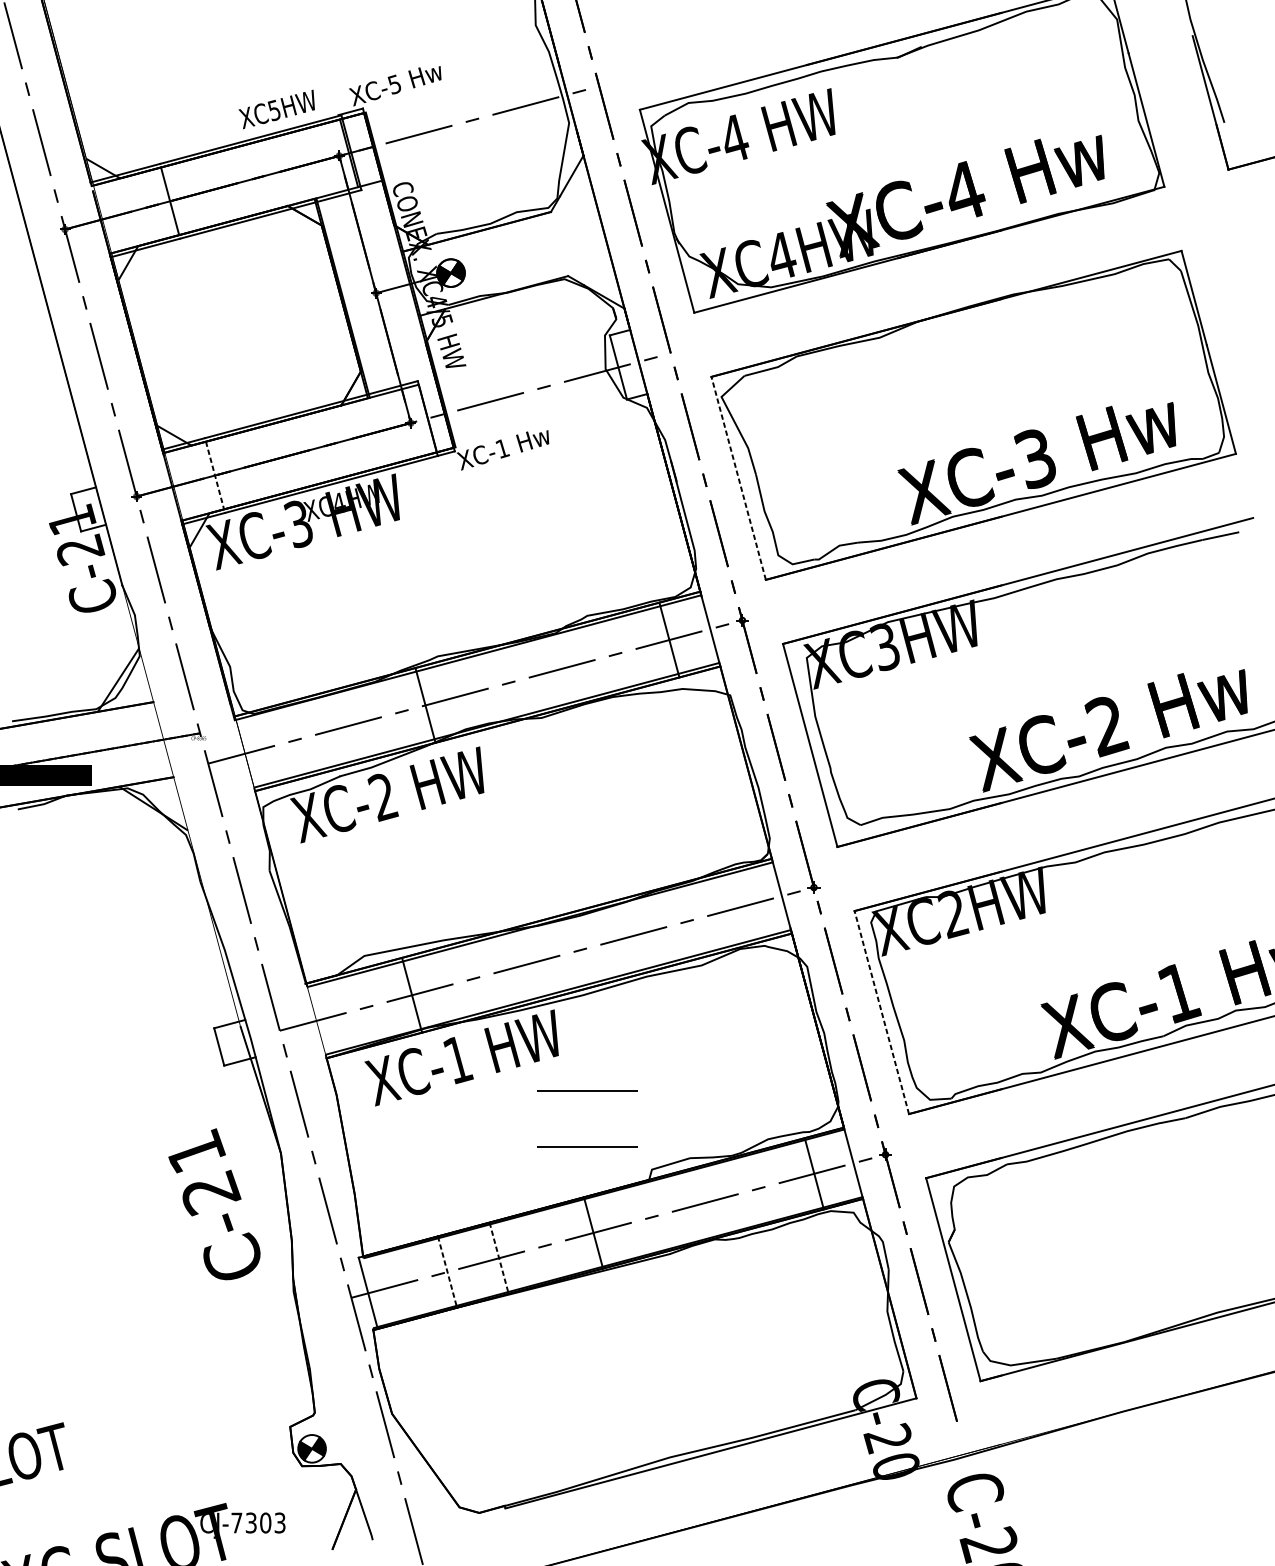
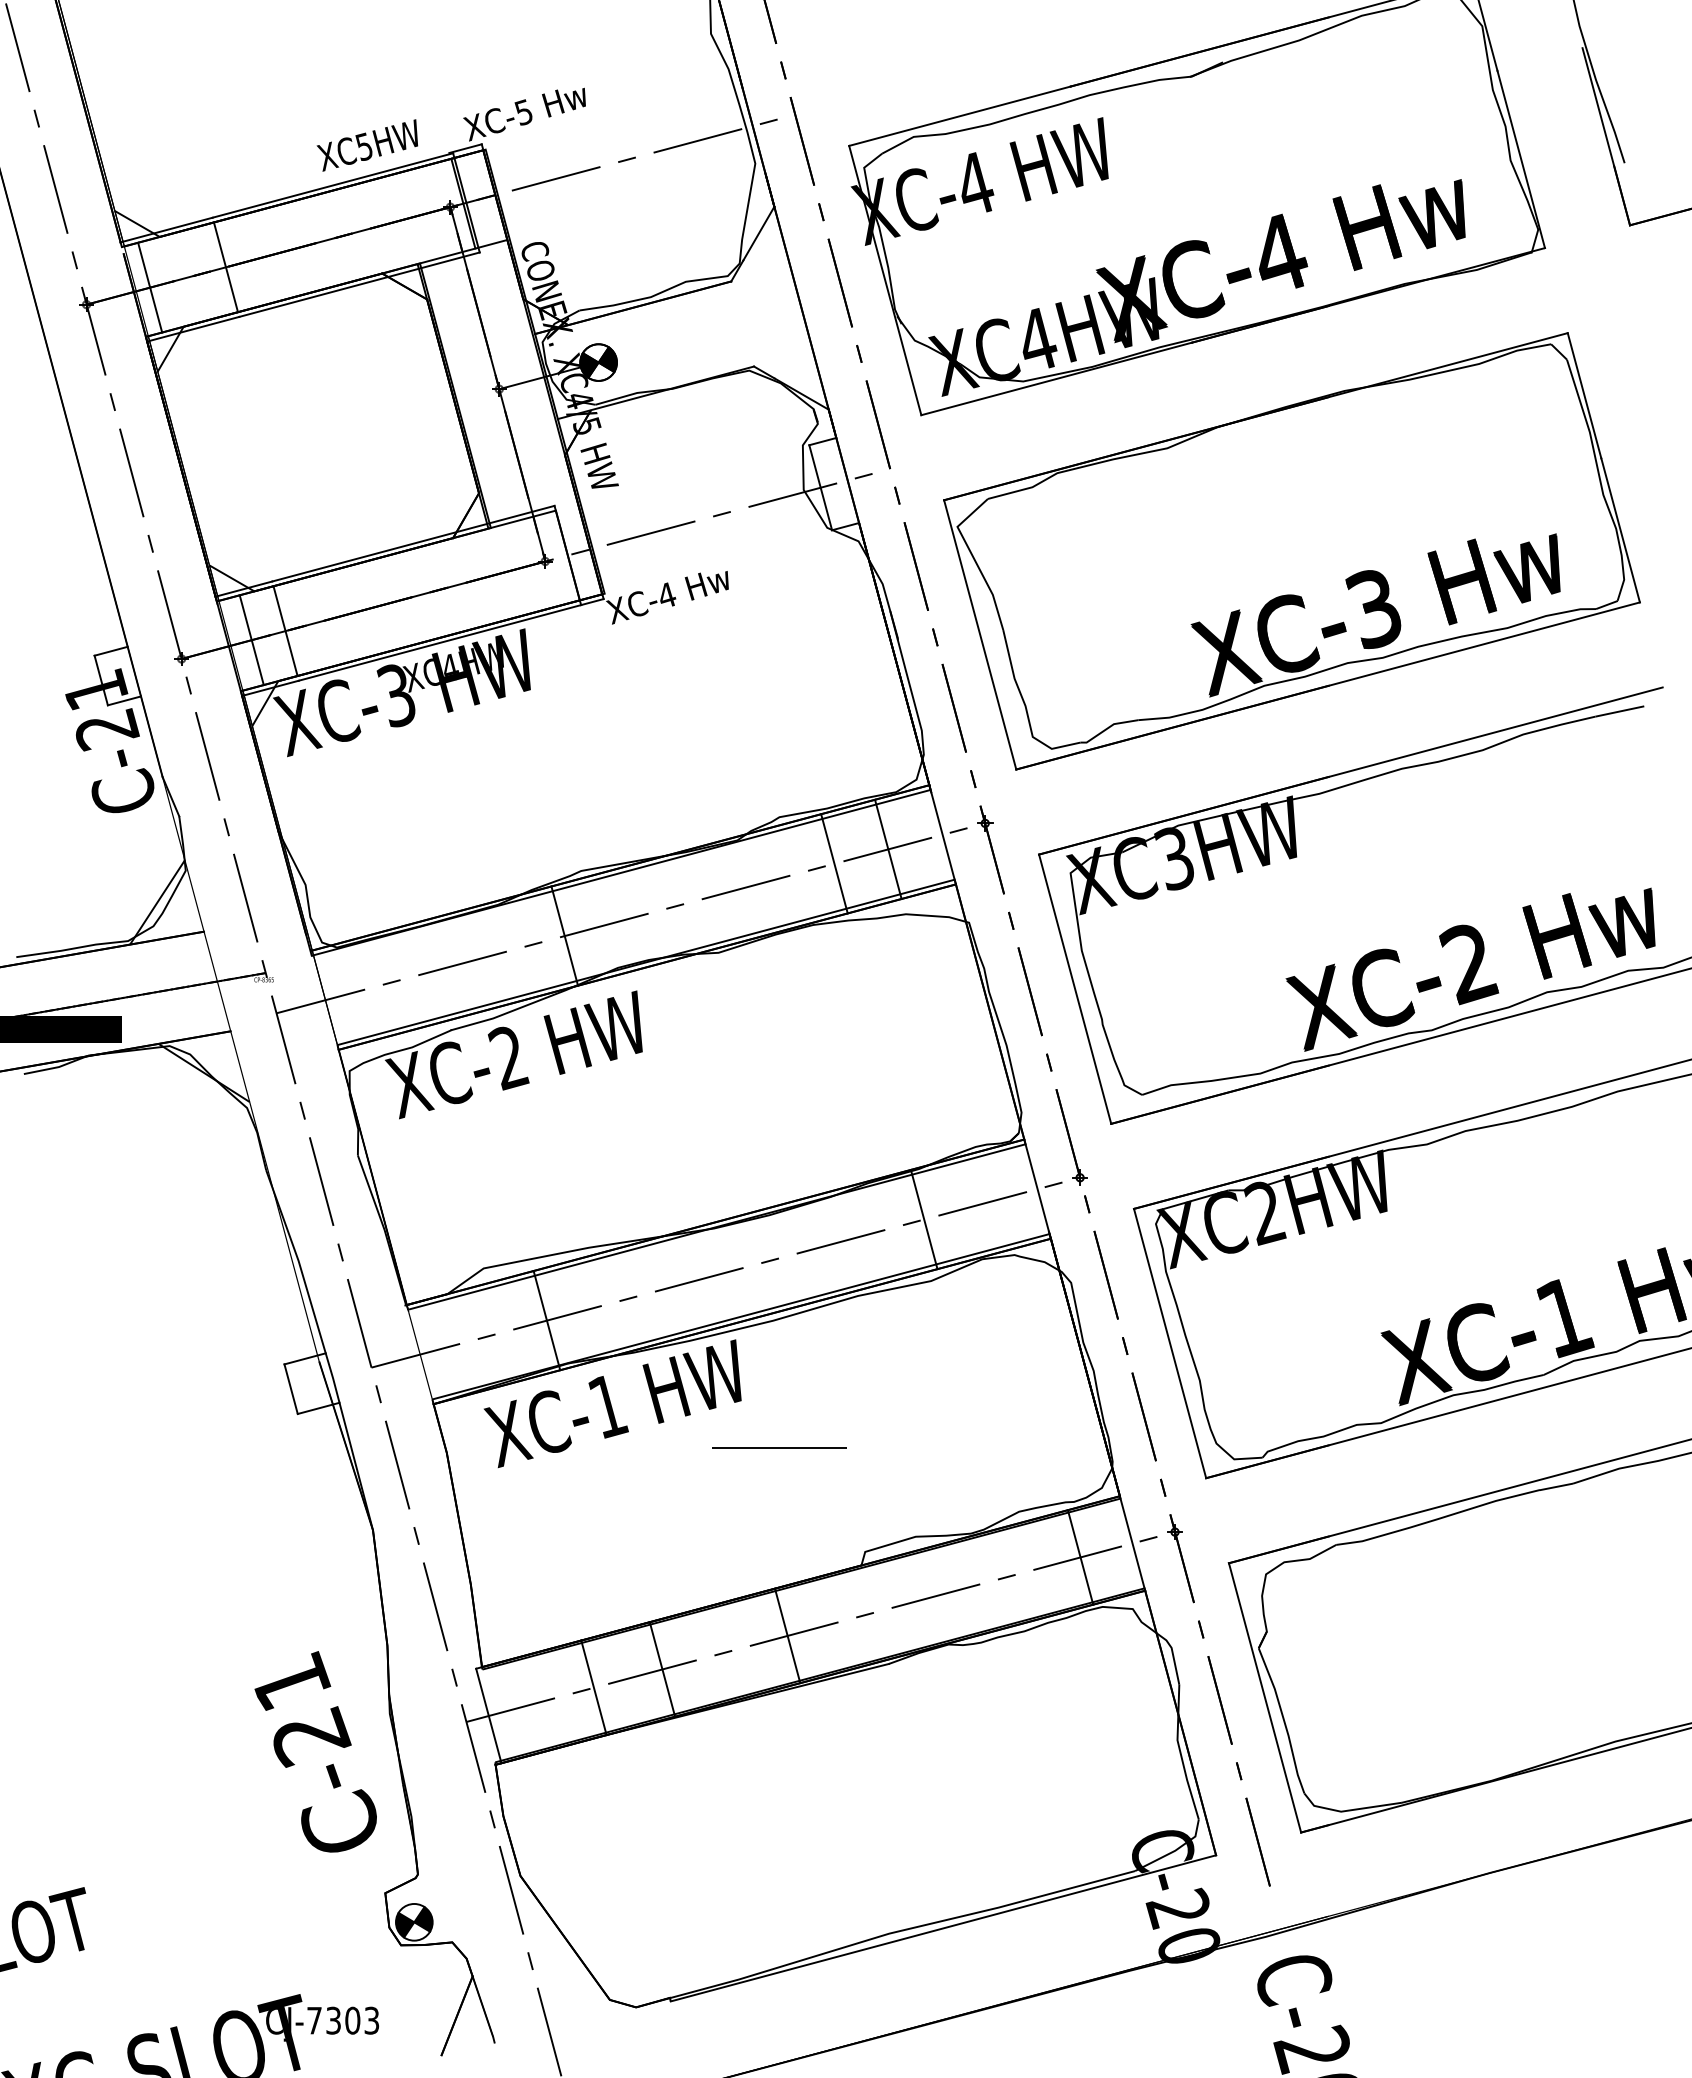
line: (113, 216) -> (150, 287), added
text: (502, 448) -> (667, 595), XC-1 -> XC-4
line: (214, 475) -> (285, 631), dashed -> solid
line: (738, 478) -> (980, 634), dashed -> solid
line: (189, 482) -> (251, 640), added
line: (628, 650) -> (834, 863), added
line: (695, 919) -> (923, 1219), added
line: (881, 1012) -> (1169, 1343), dashed -> solid
line: (587, 1146) -> (779, 1521), removed
text: (214, 1203) -> (315, 1751), moved
line: (499, 1258) -> (662, 1669), dashed -> solid
line: (447, 1271) -> (593, 1687), dashed -> solid

